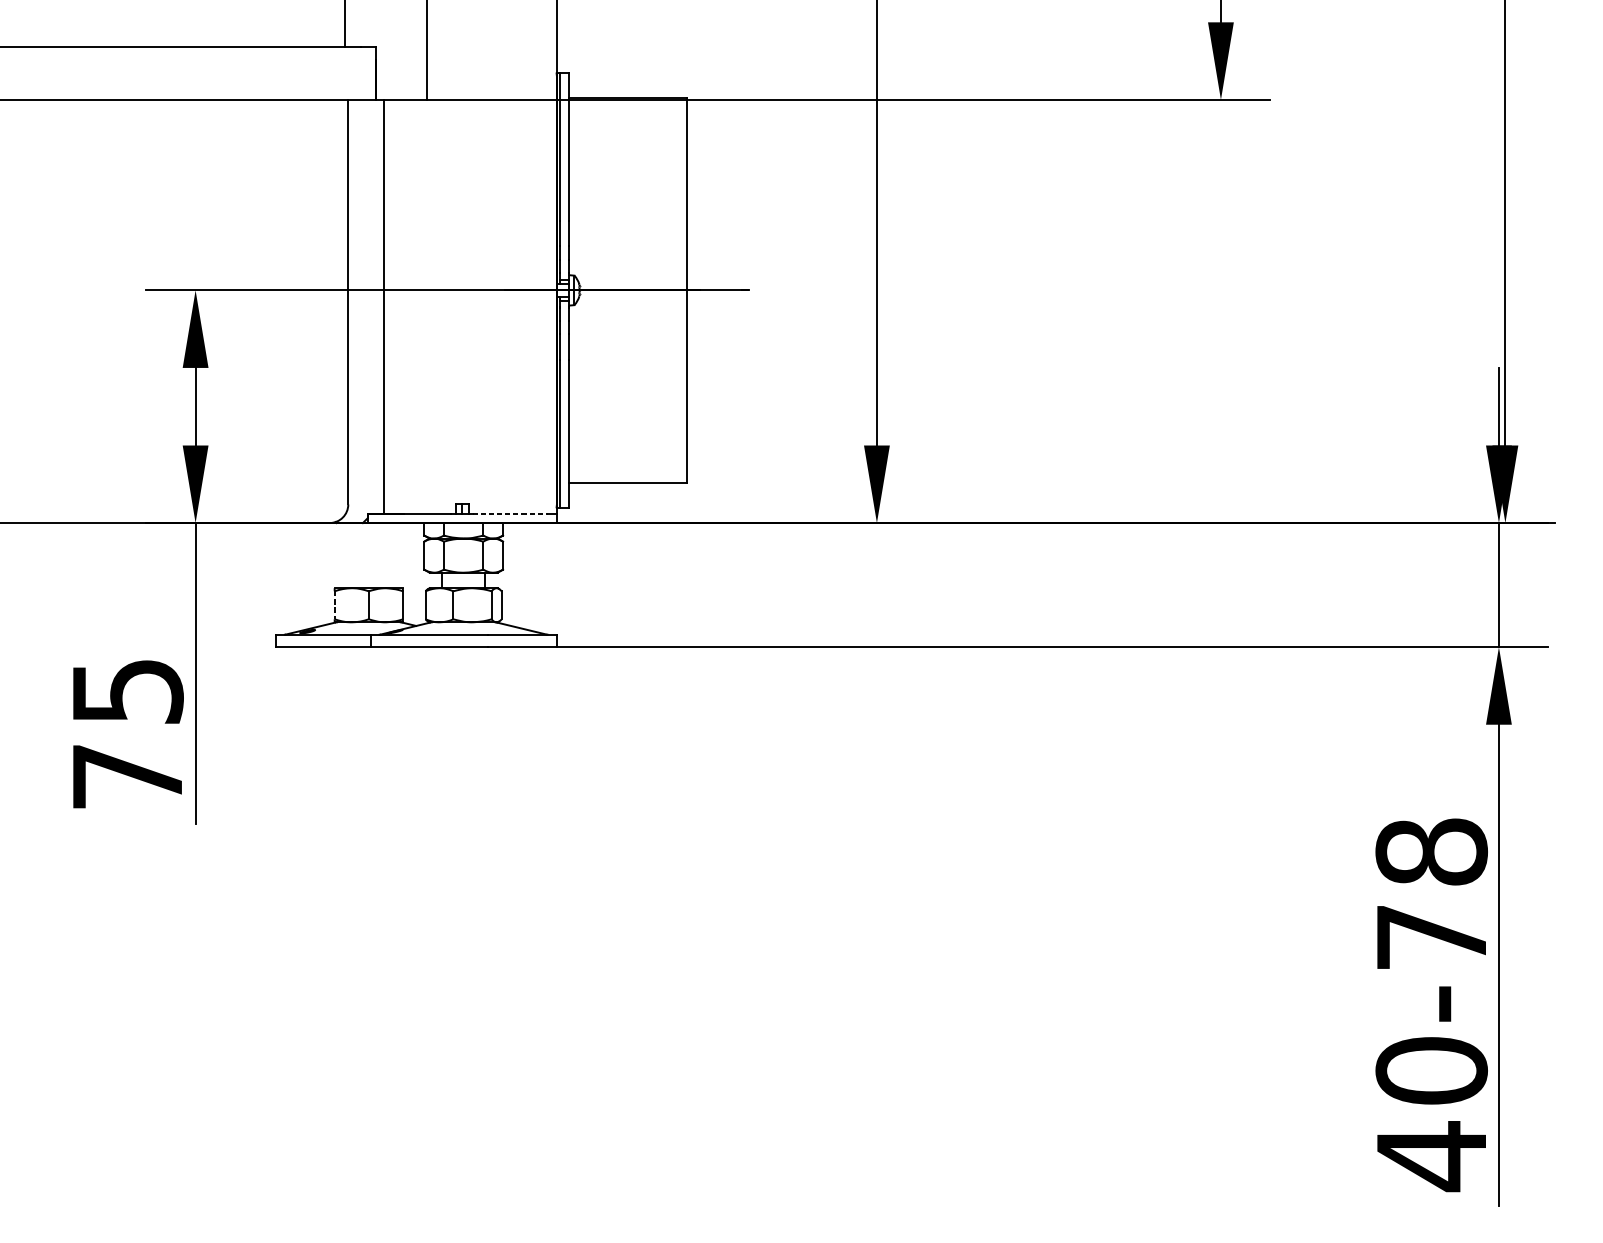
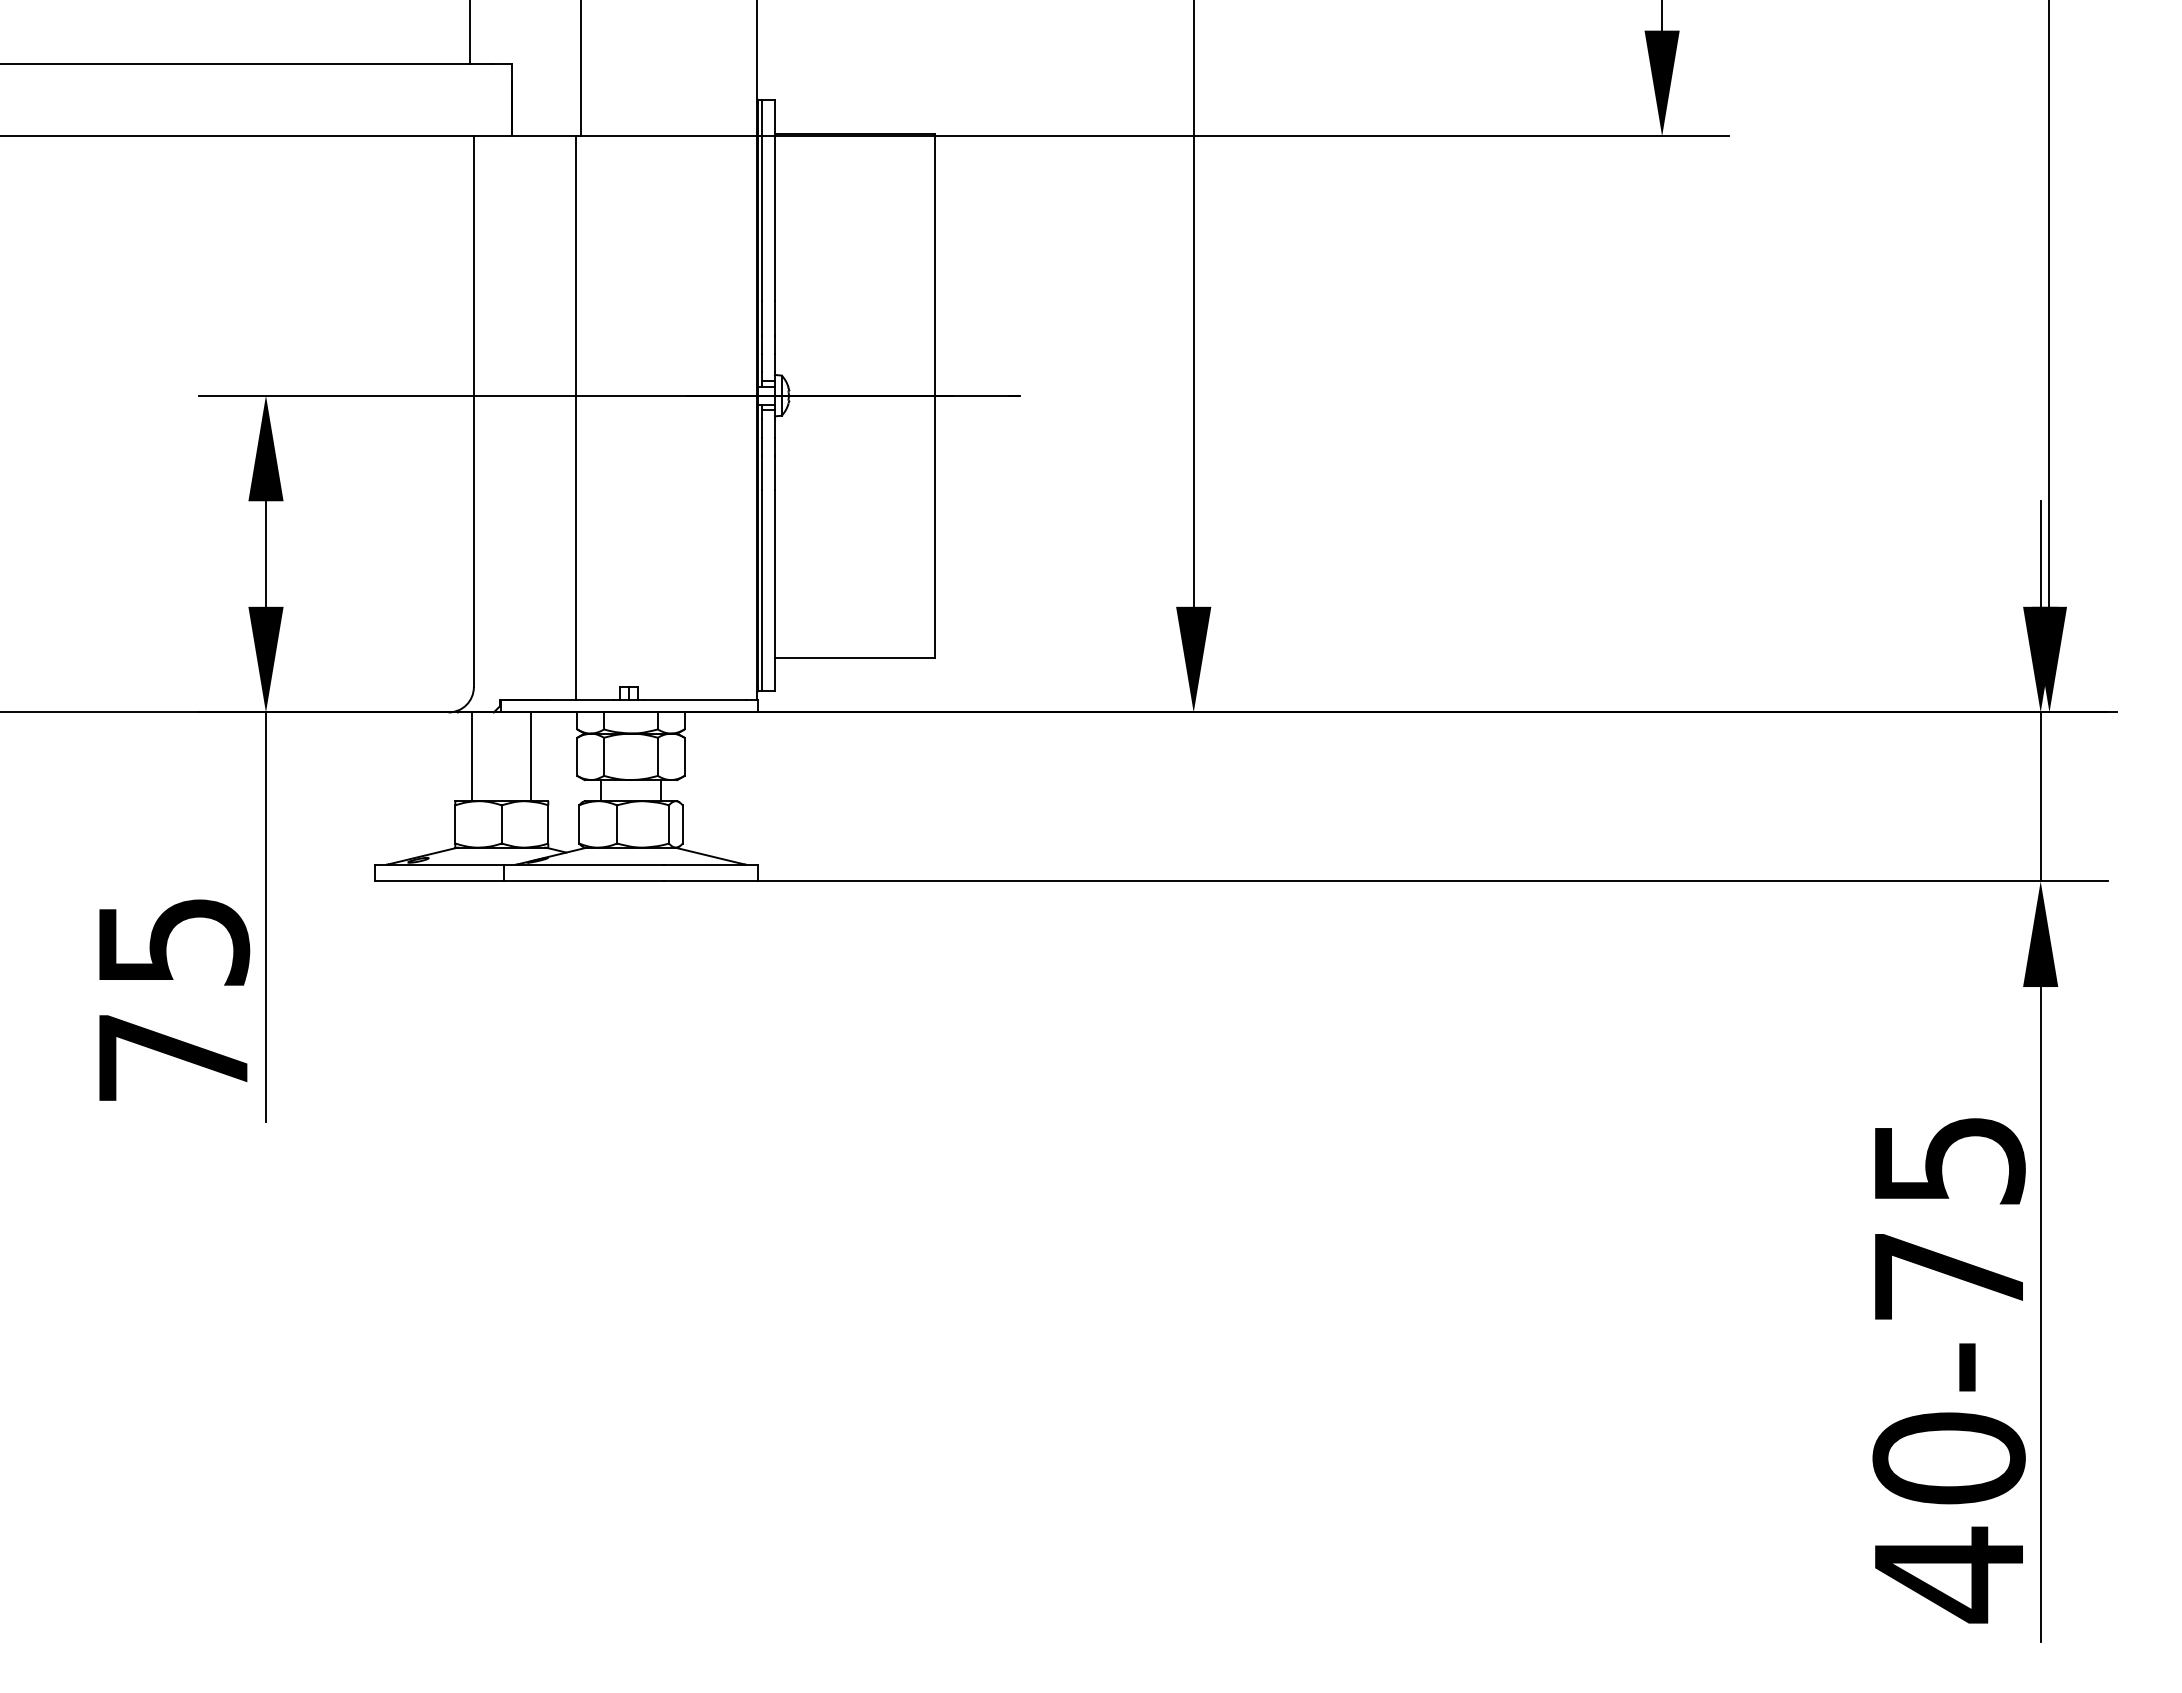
line: (383, 306) -> (575, 417), moved
line: (510, 513) -> (694, 699), dashed -> solid
line: (347, 555) -> (472, 756), added
line: (390, 555) -> (531, 756), added
line: (334, 605) -> (455, 824), dashed -> solid
text: (1431, 851) -> (1948, 1159), 40-78 -> 40-75

